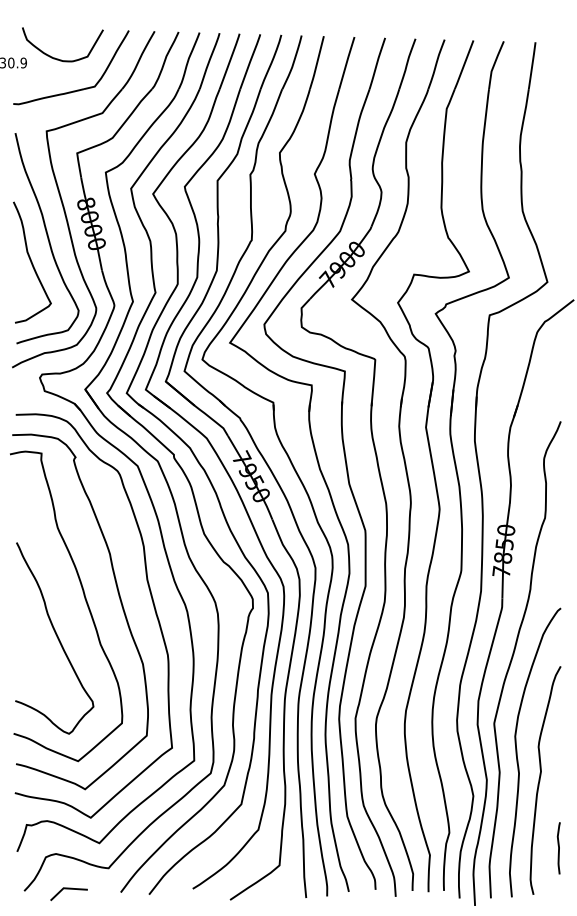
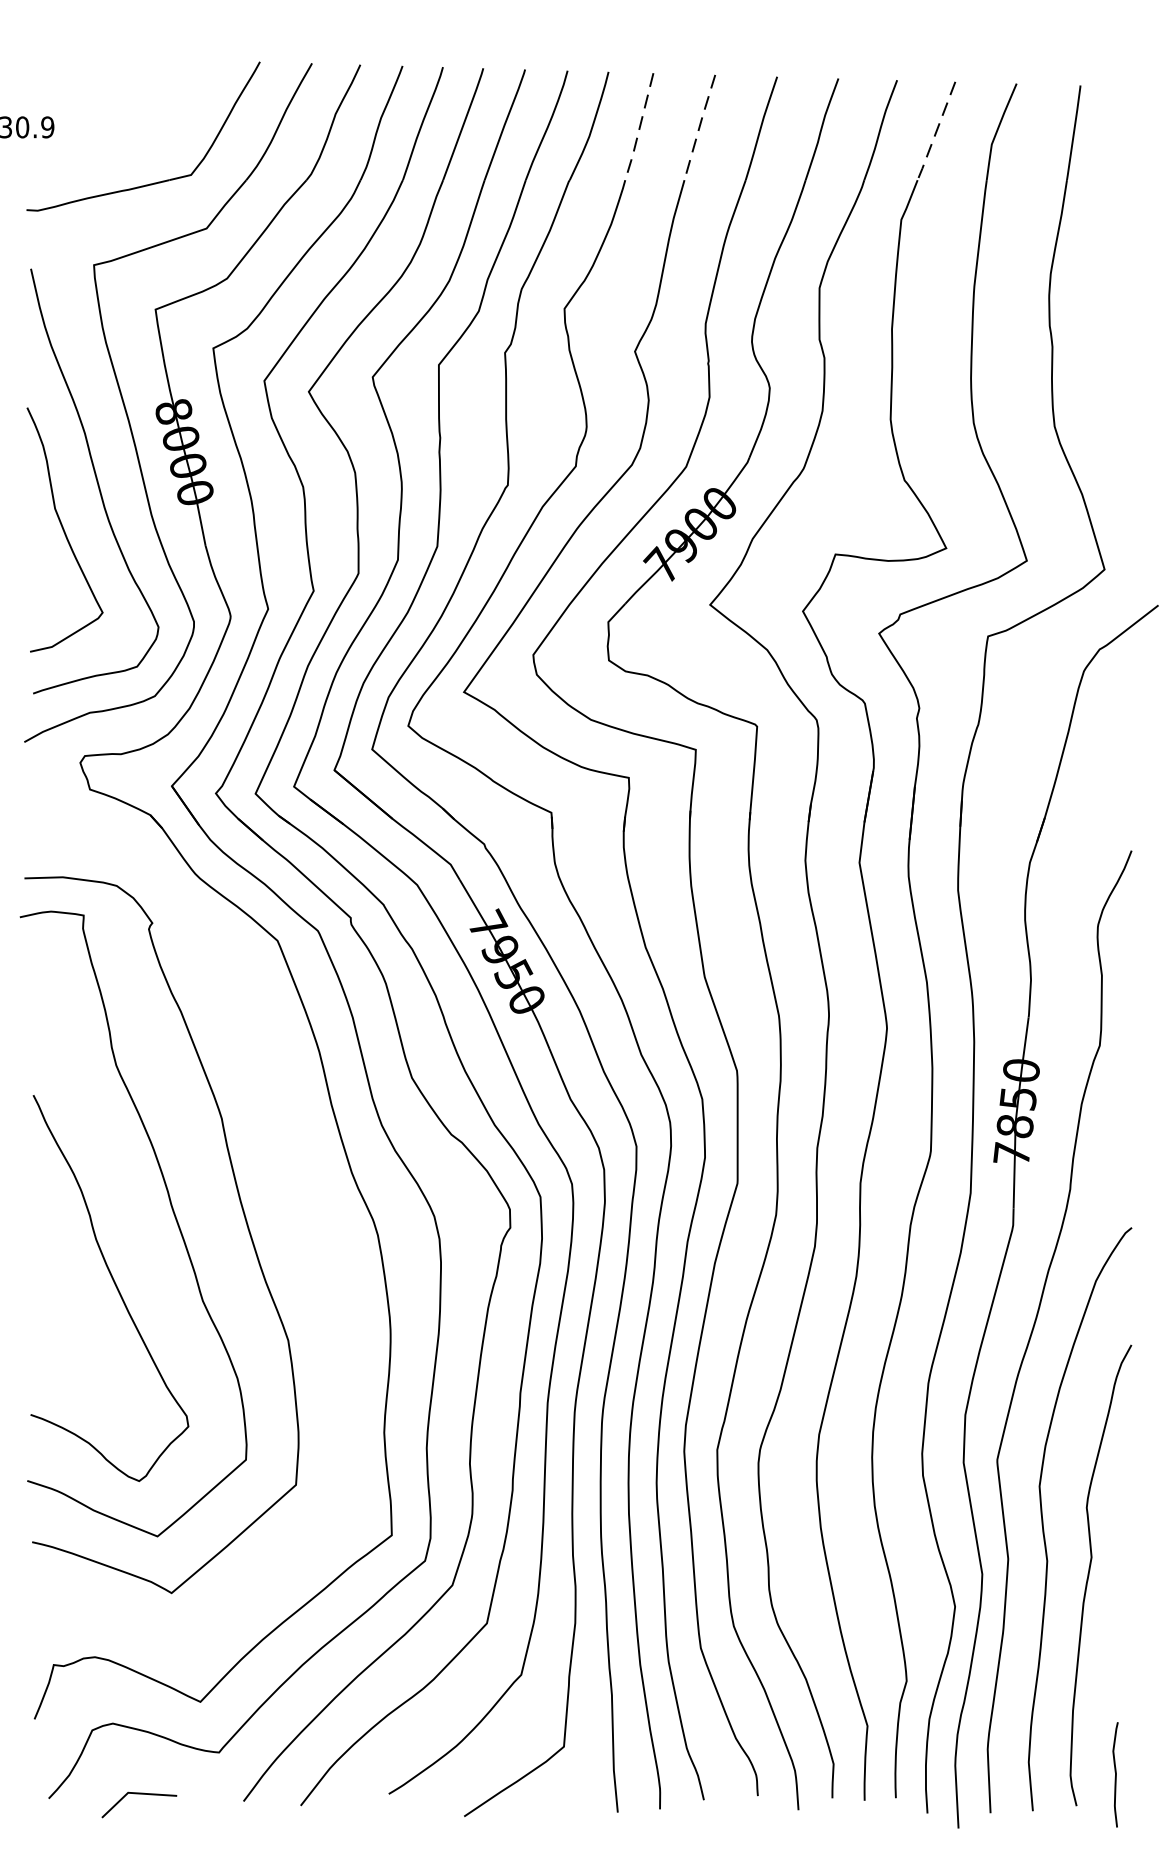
curve: (58, 58) -> (117, 118), removed
line: (346, 62) -> (699, 126), solid -> dashed
line: (316, 64) -> (638, 130), solid -> dashed
line: (463, 66) -> (935, 134), solid -> dashed
curve: (150, 596) -> (303, 1204), removed
curve: (558, 848) -> (1114, 1775), moved

